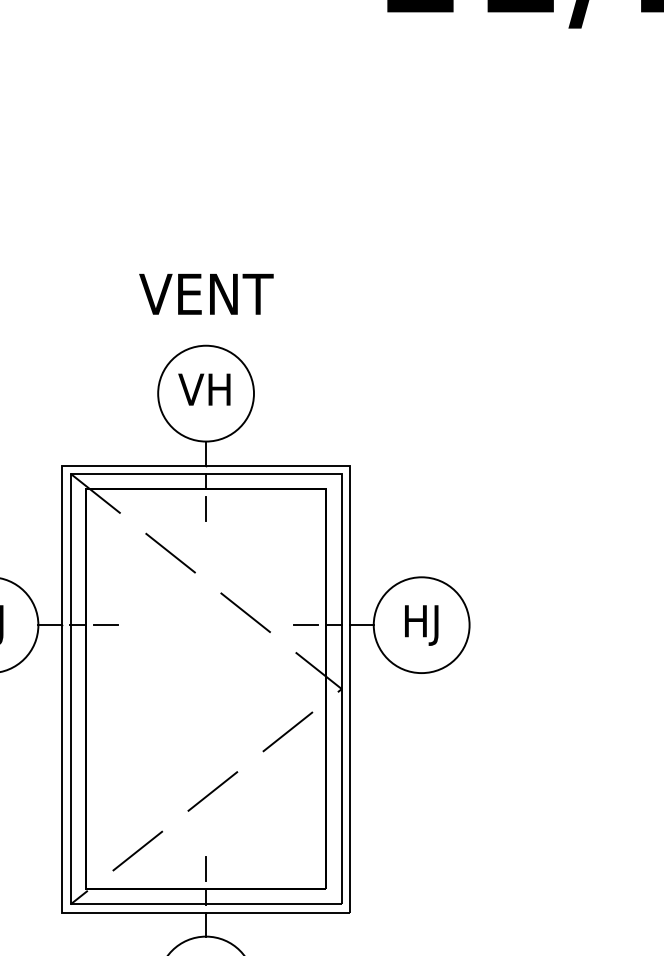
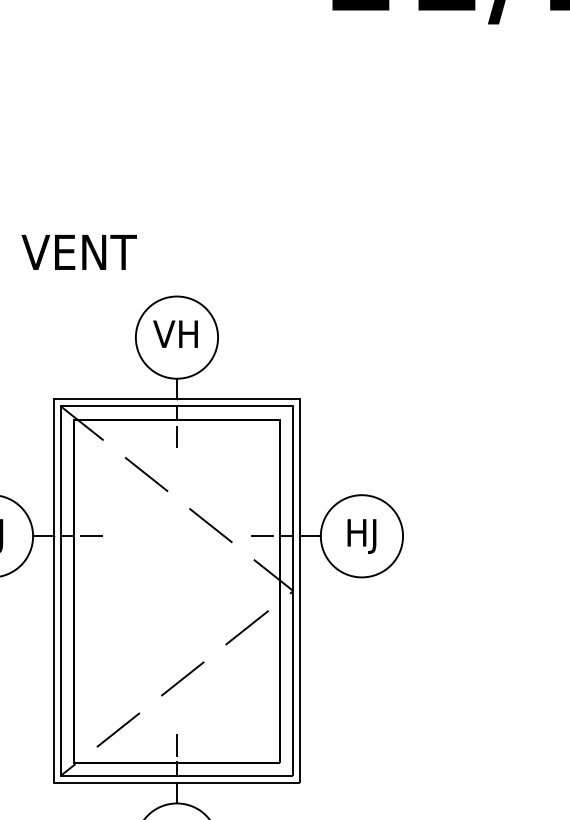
text: (205, 293) -> (78, 251), moved

